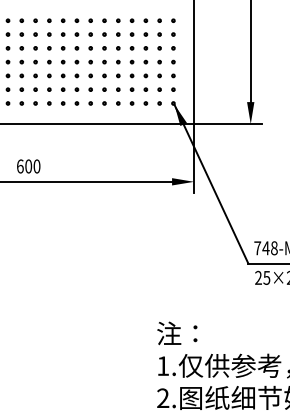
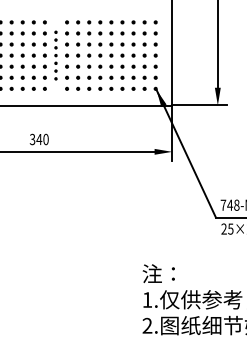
part: (48, 61) -> (55, 55), size x0.7
text: (23, 166) -> (35, 139), 600 -> 340

